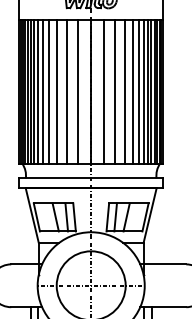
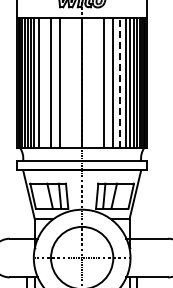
line: (49, 91) -> (44, 82), removed
line: (78, 91) -> (70, 82), removed
line: (103, 91) -> (93, 82), removed
line: (133, 91) -> (120, 82), solid -> dashed

